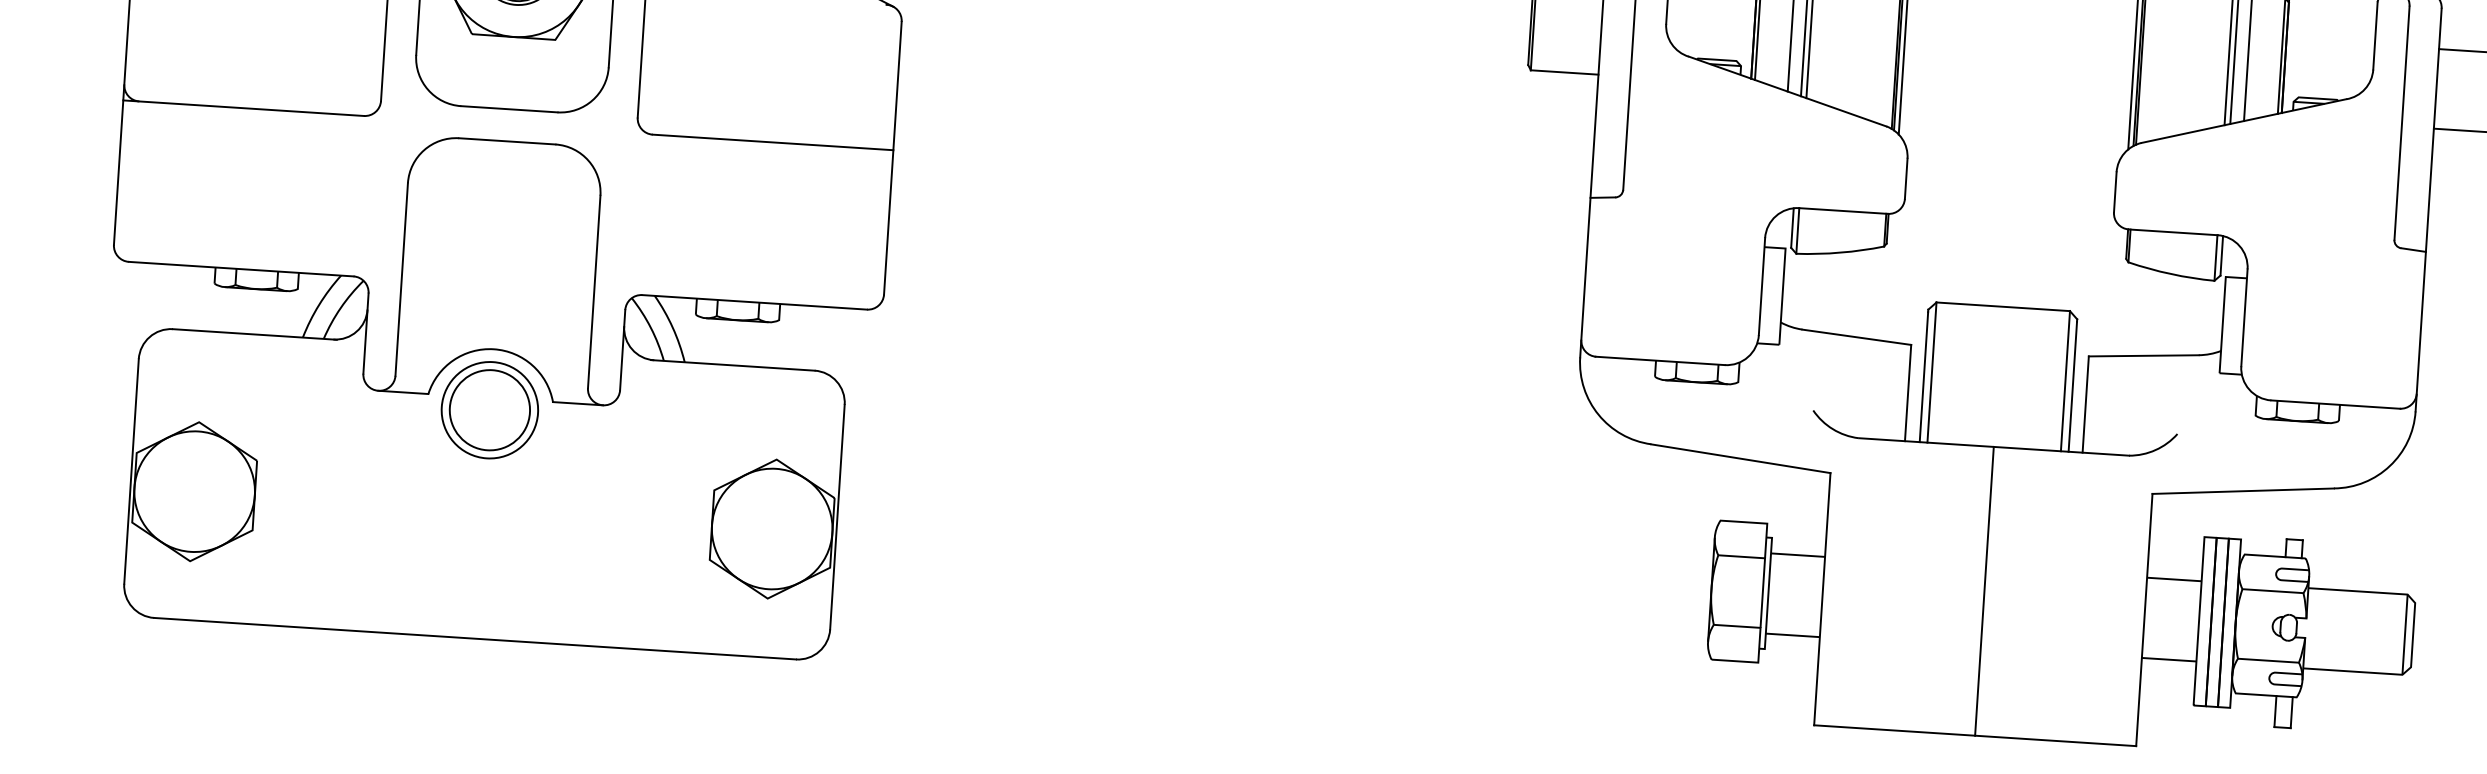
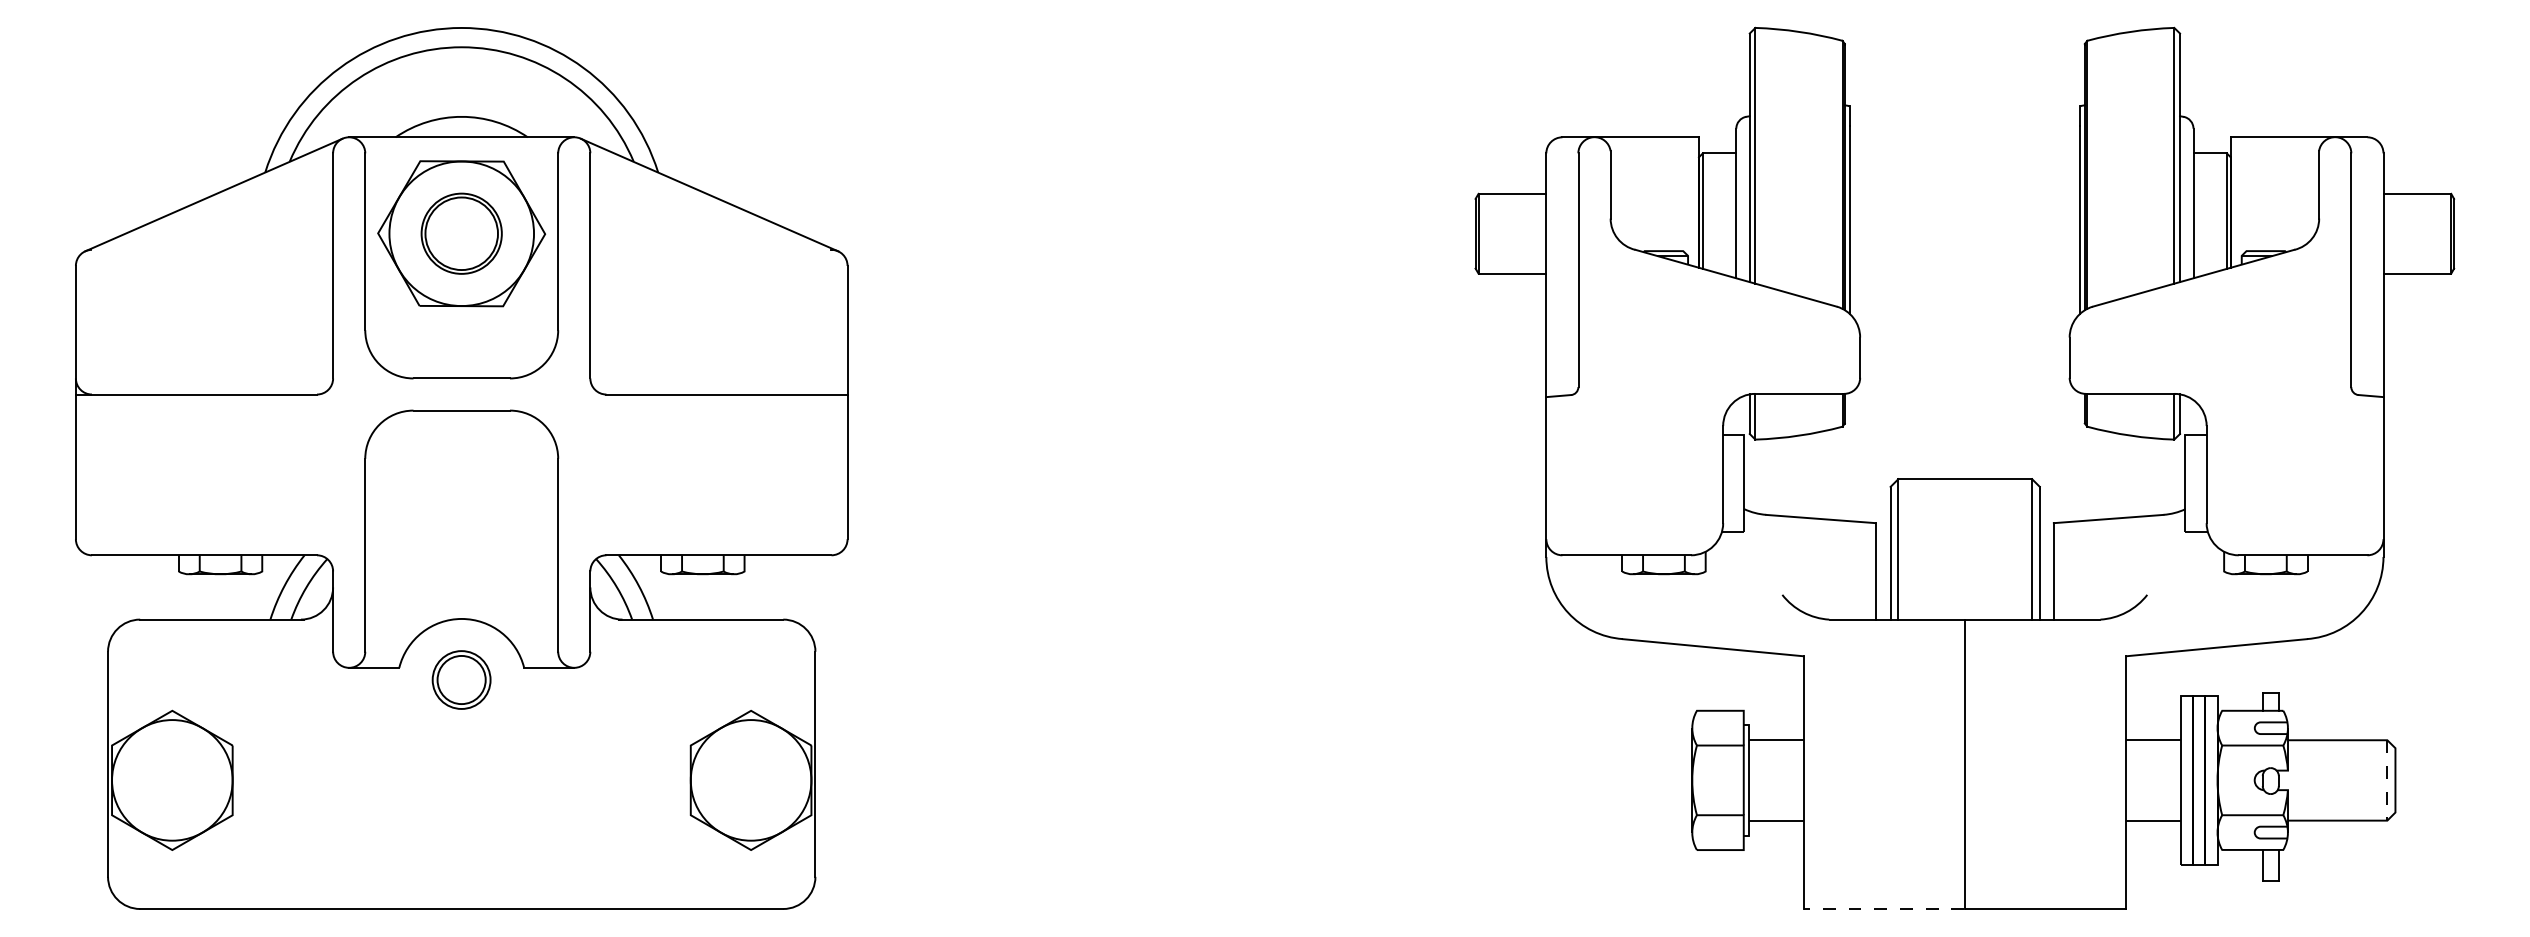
part: (489, 409) -> (461, 679), size x0.6
line: (2405, 634) -> (2387, 780), solid -> dashed
line: (1893, 729) -> (1883, 908), solid -> dashed

